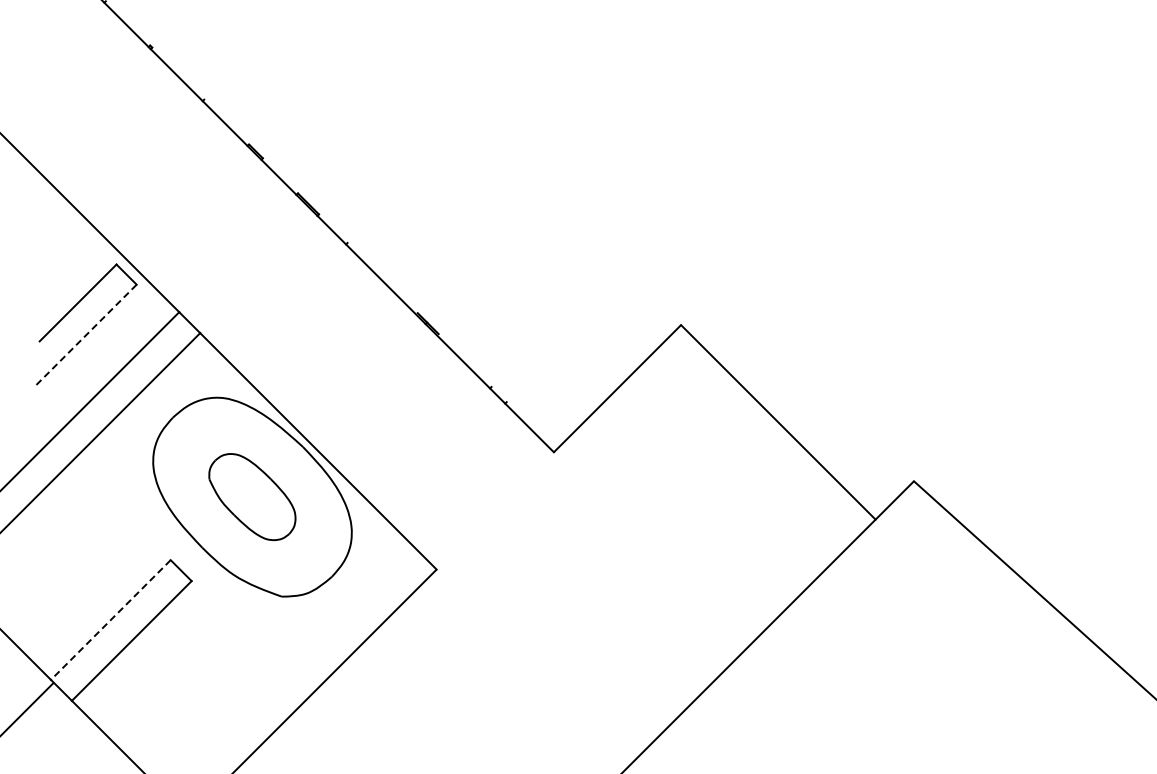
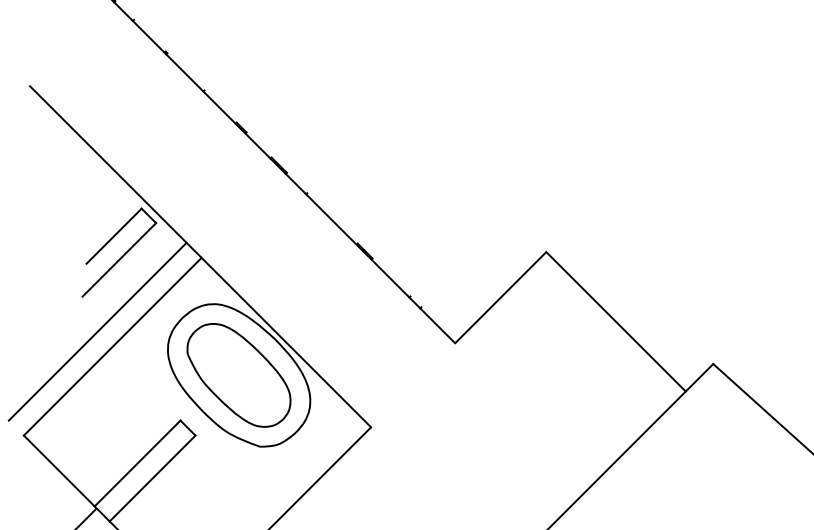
line: (85, 336) -> (119, 260), dashed -> solid
part: (252, 496) -> (239, 374), size x1.67
line: (110, 620) -> (137, 463), dashed -> solid

